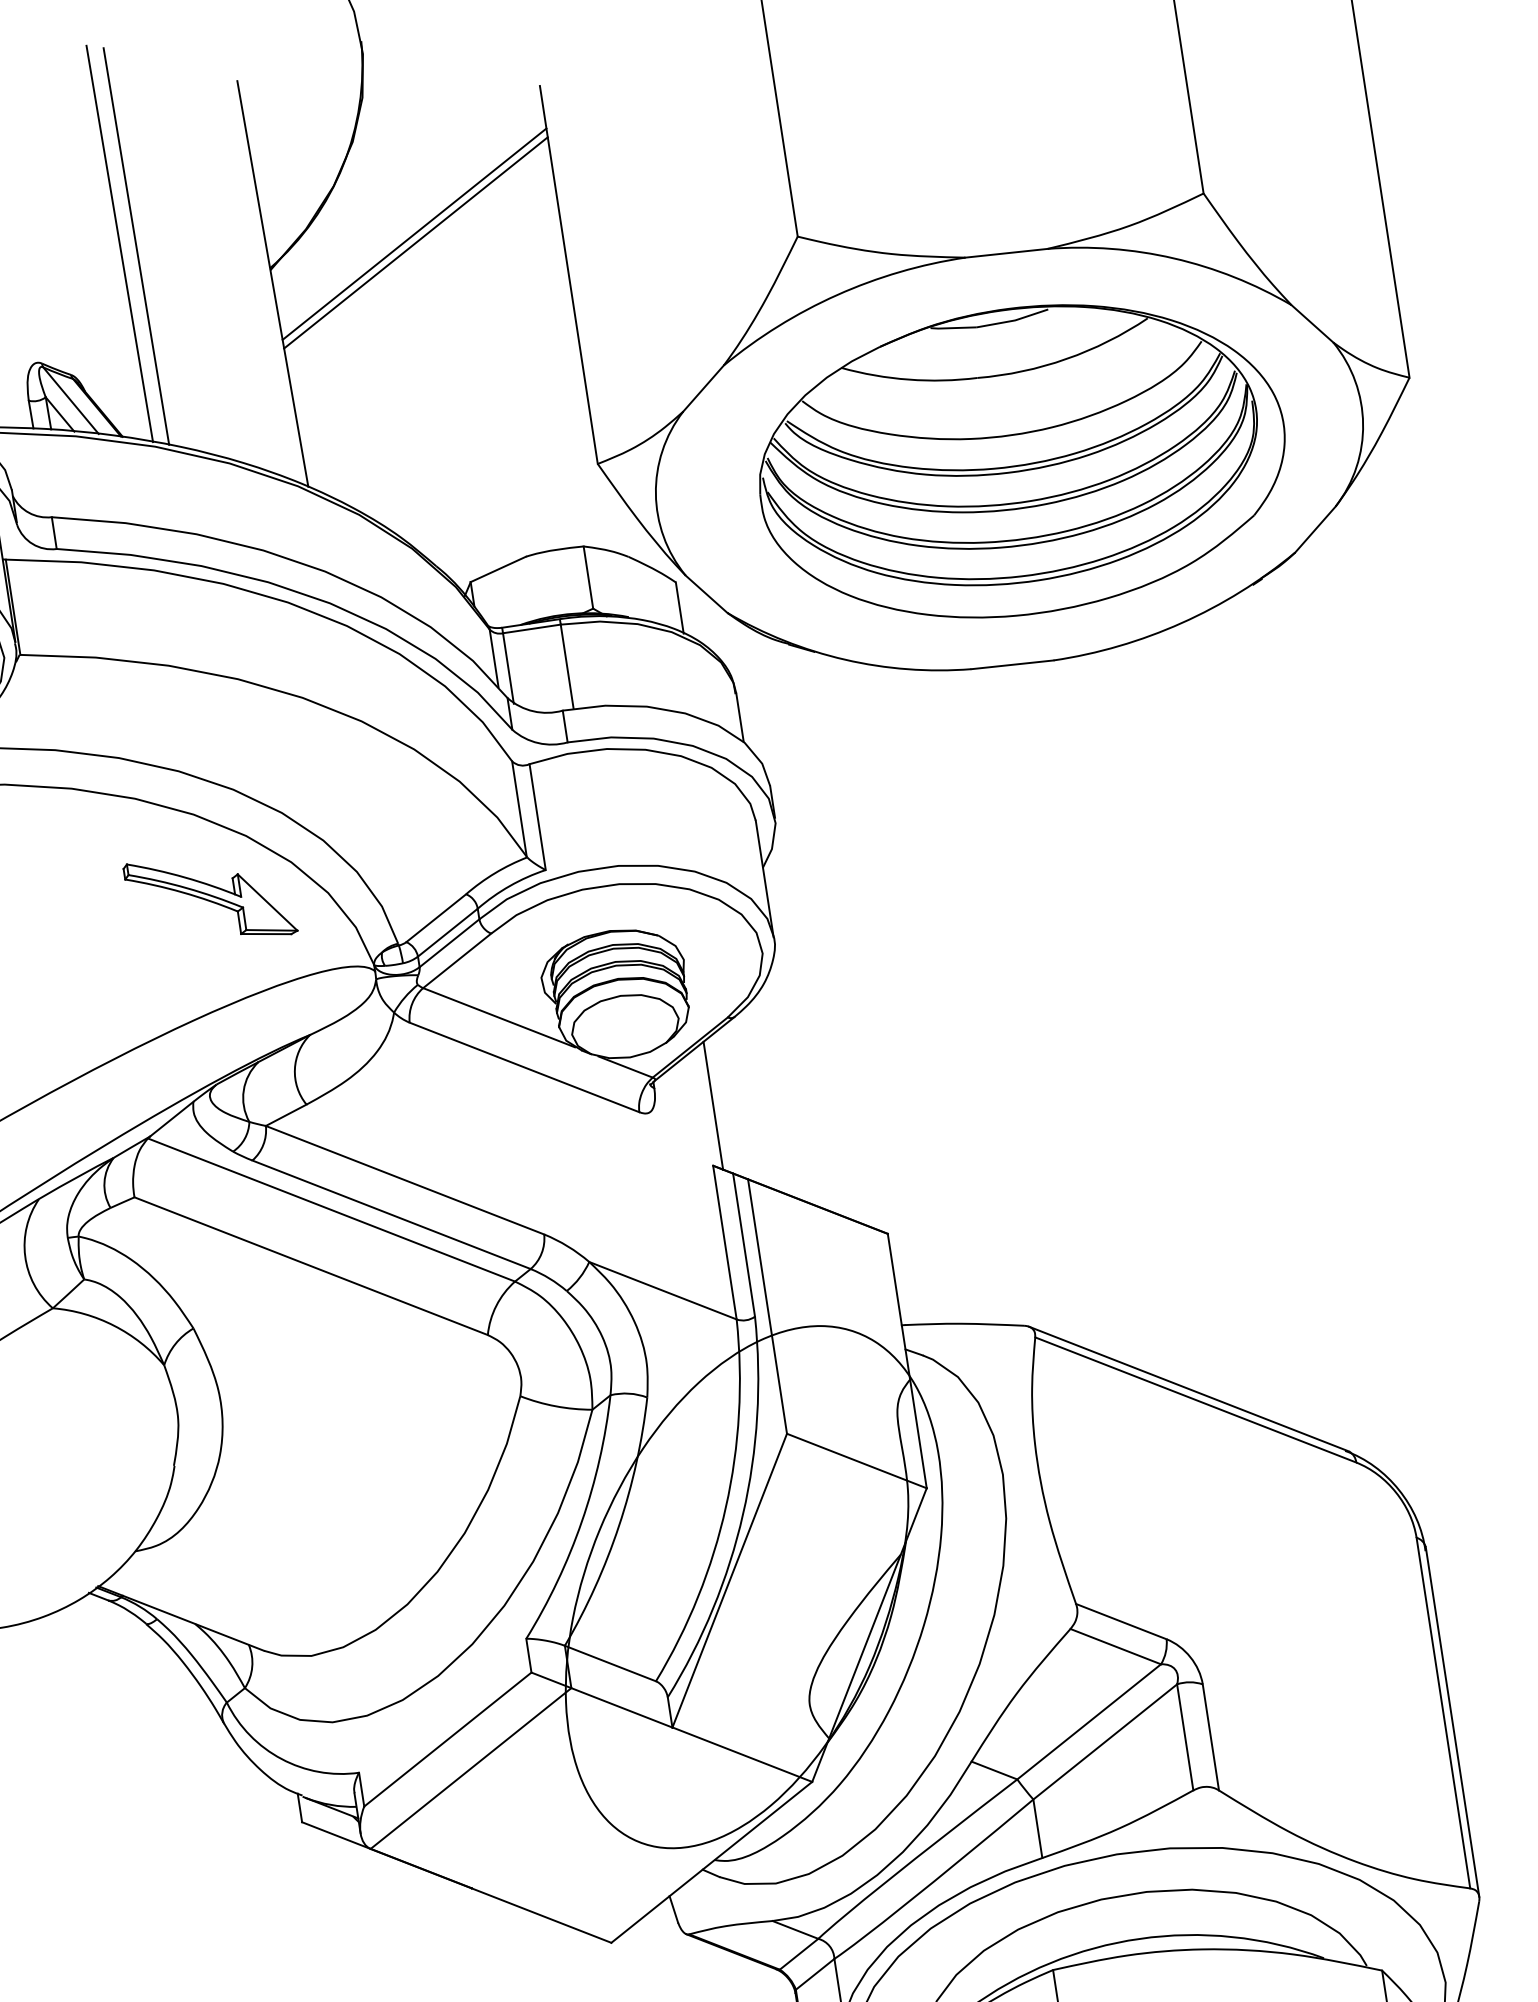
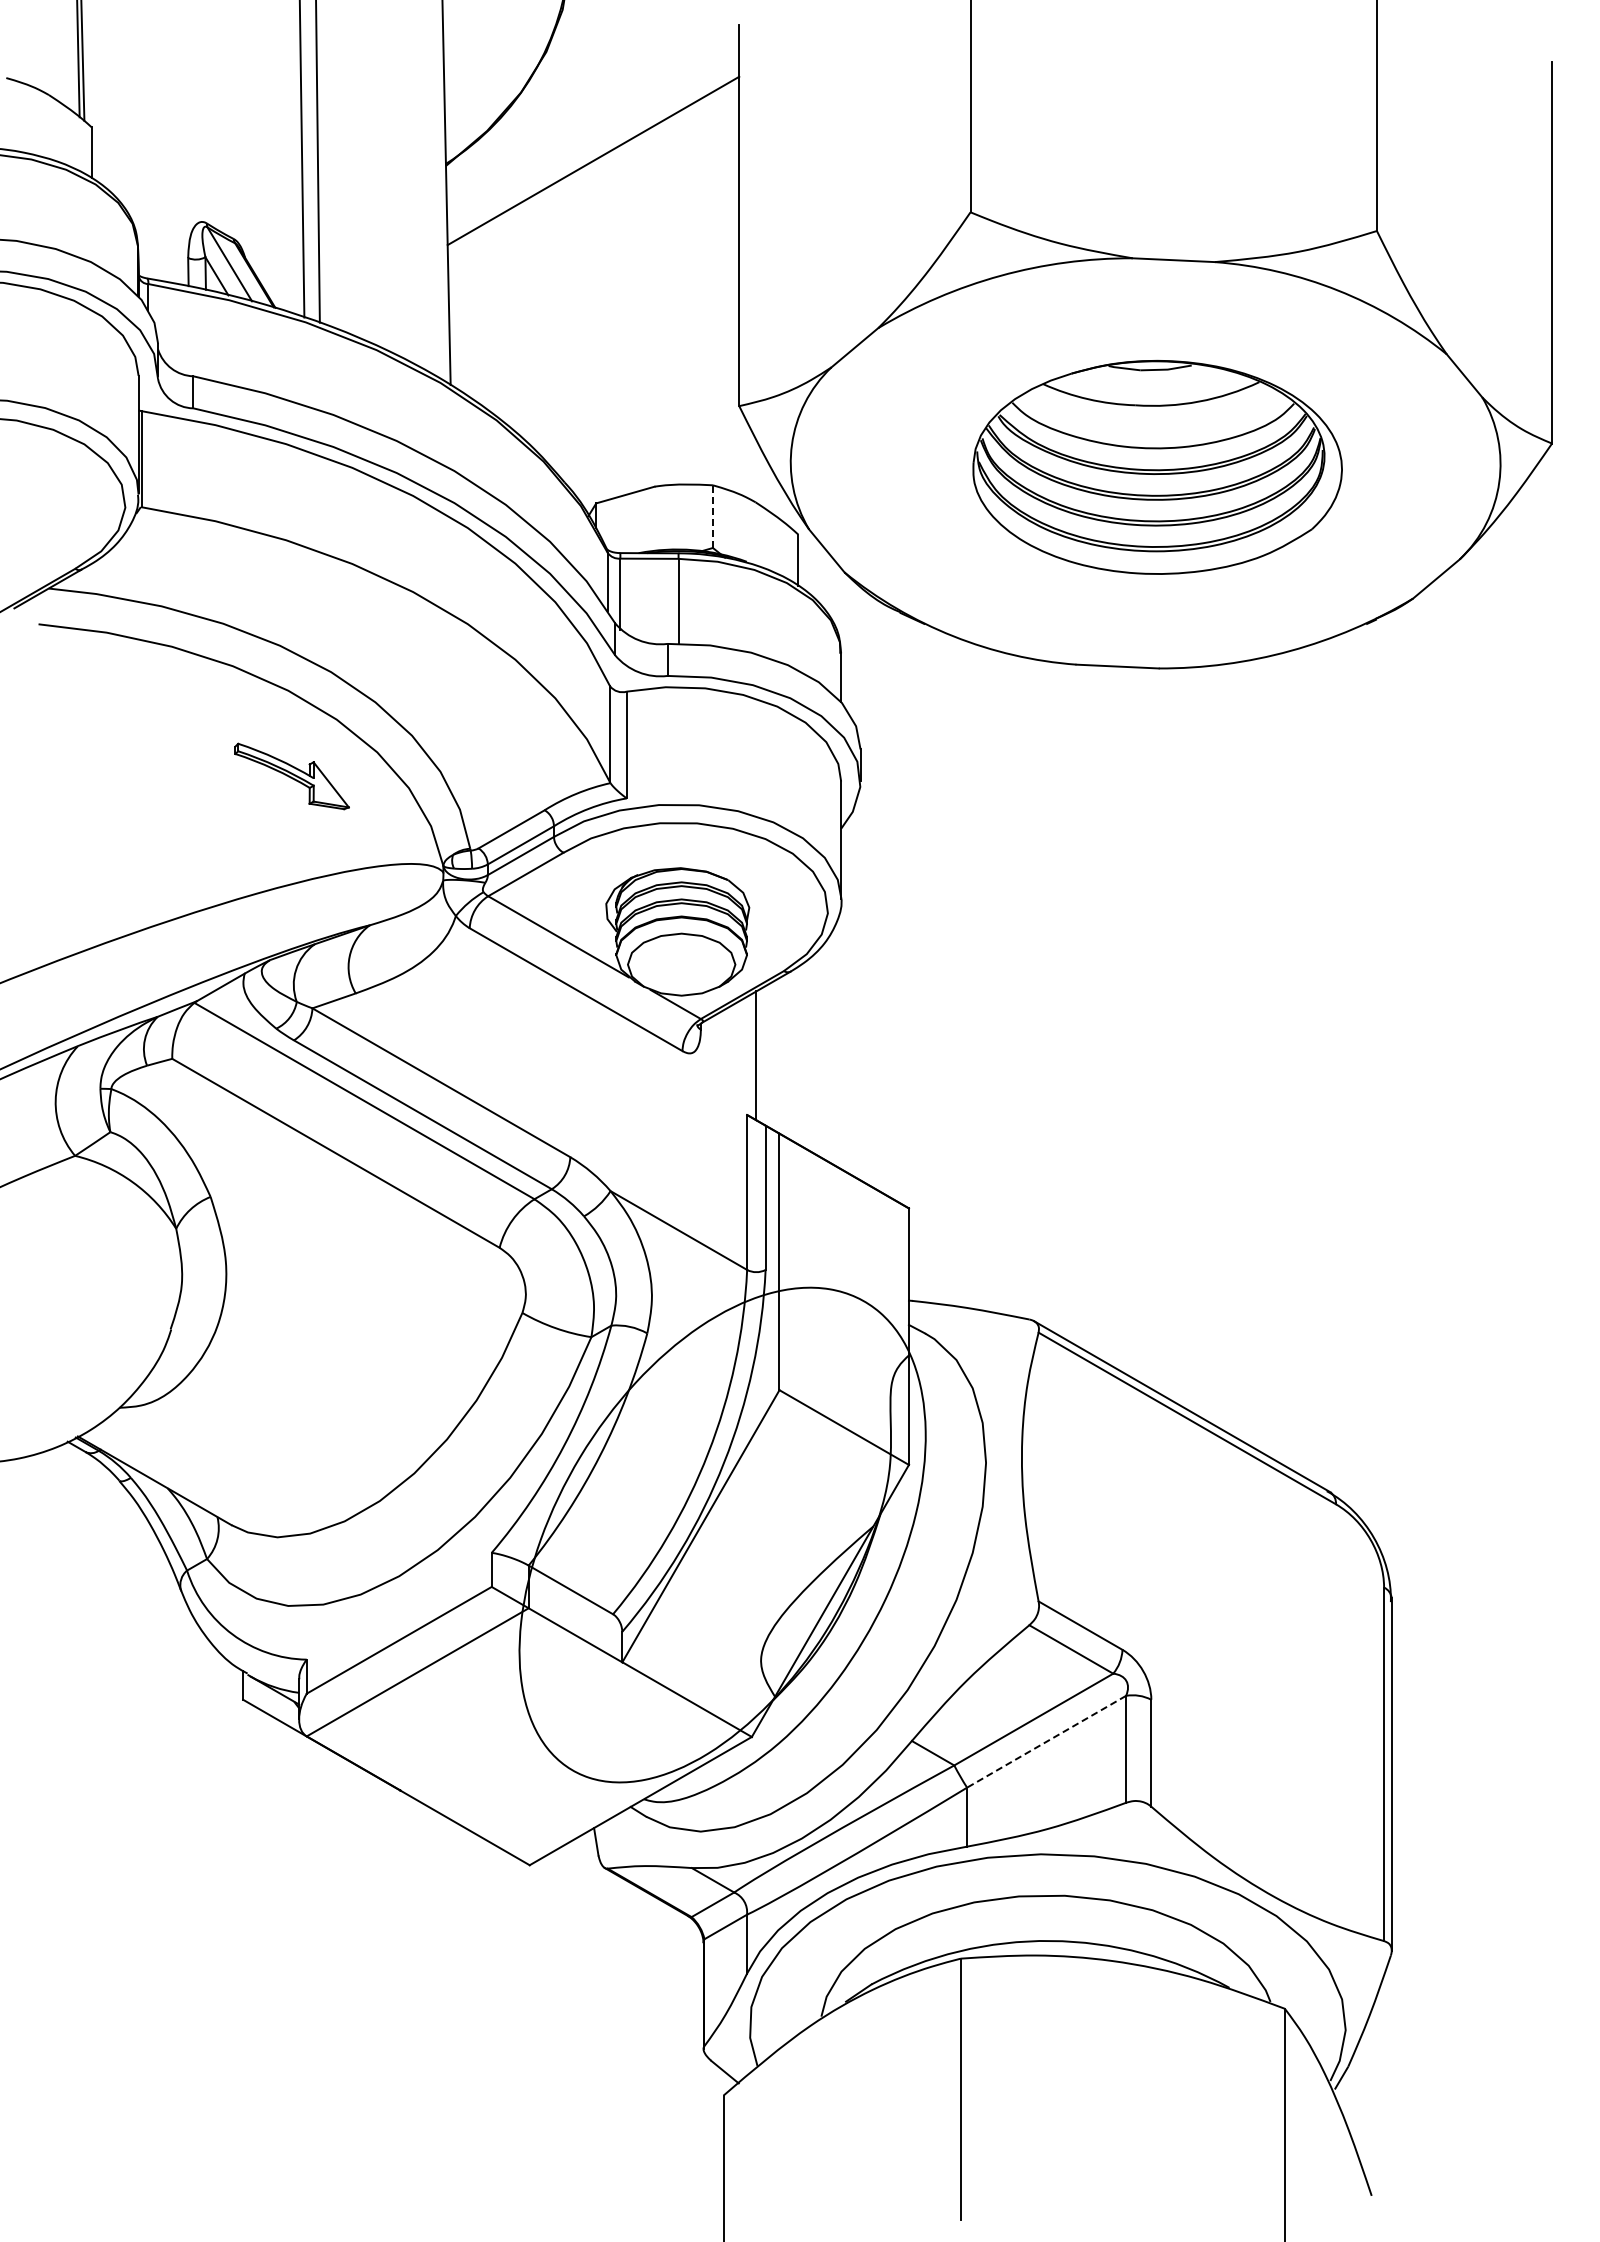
line: (414, 233) -> (593, 151), removed
part: (1021, 461) -> (1157, 467), size x0.7
line: (587, 577) -> (712, 516), solid -> dashed
part: (210, 899) -> (292, 776), size x0.7
line: (1105, 1741) -> (1046, 1741), solid -> dashed

